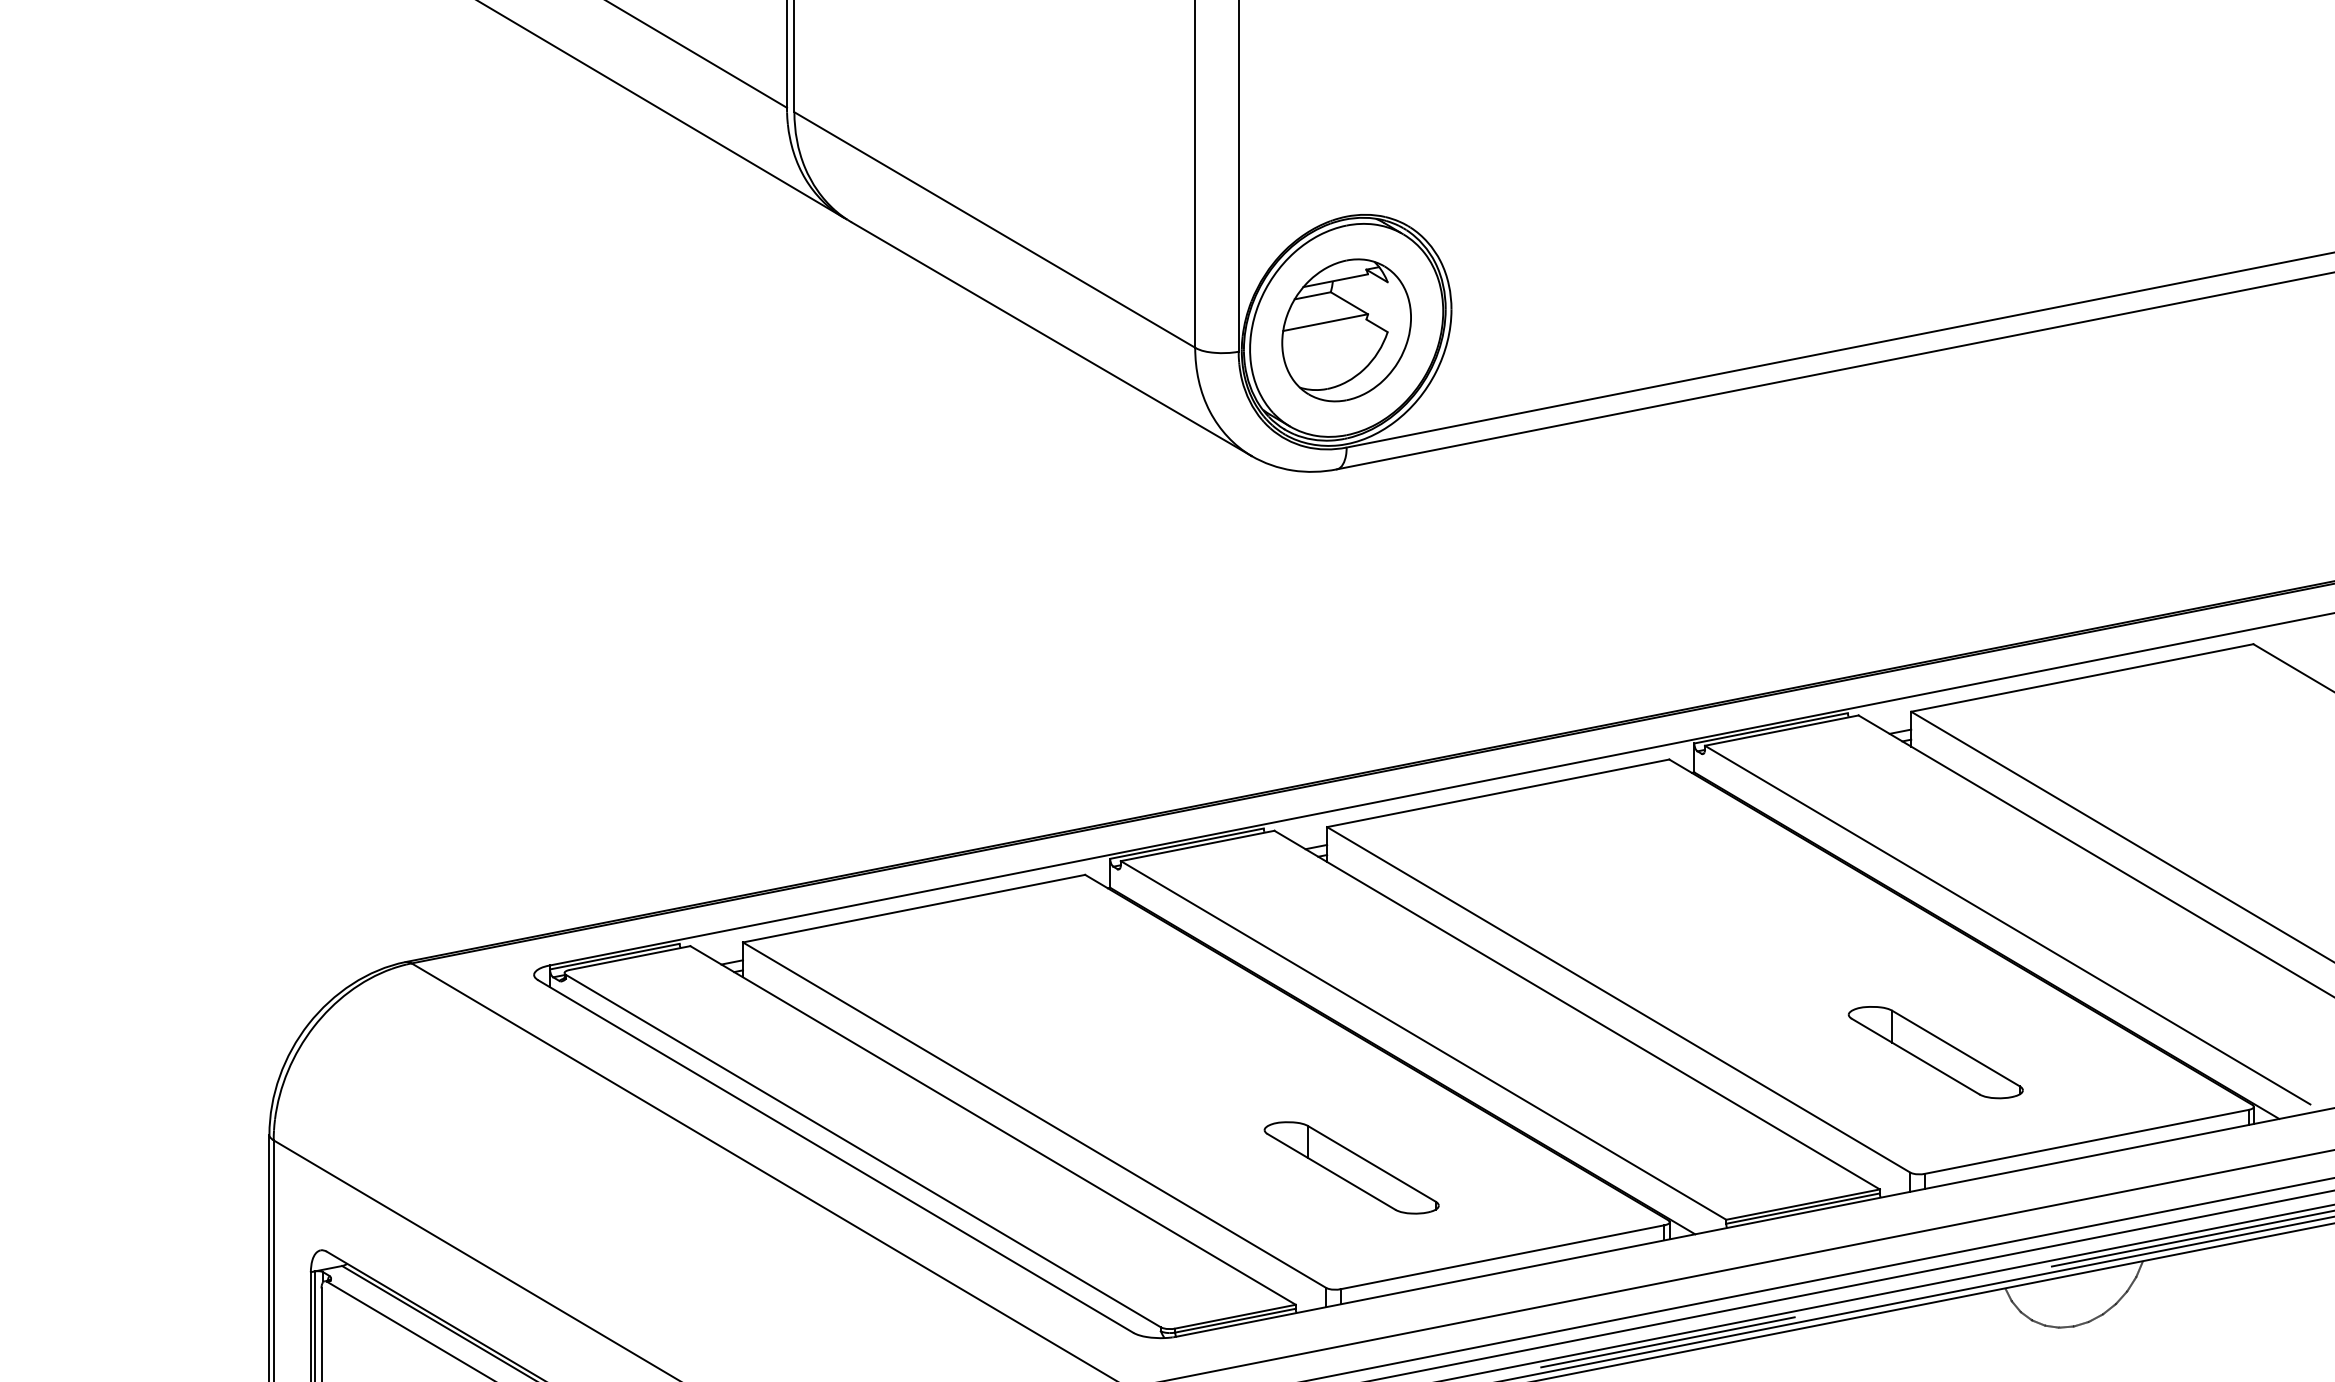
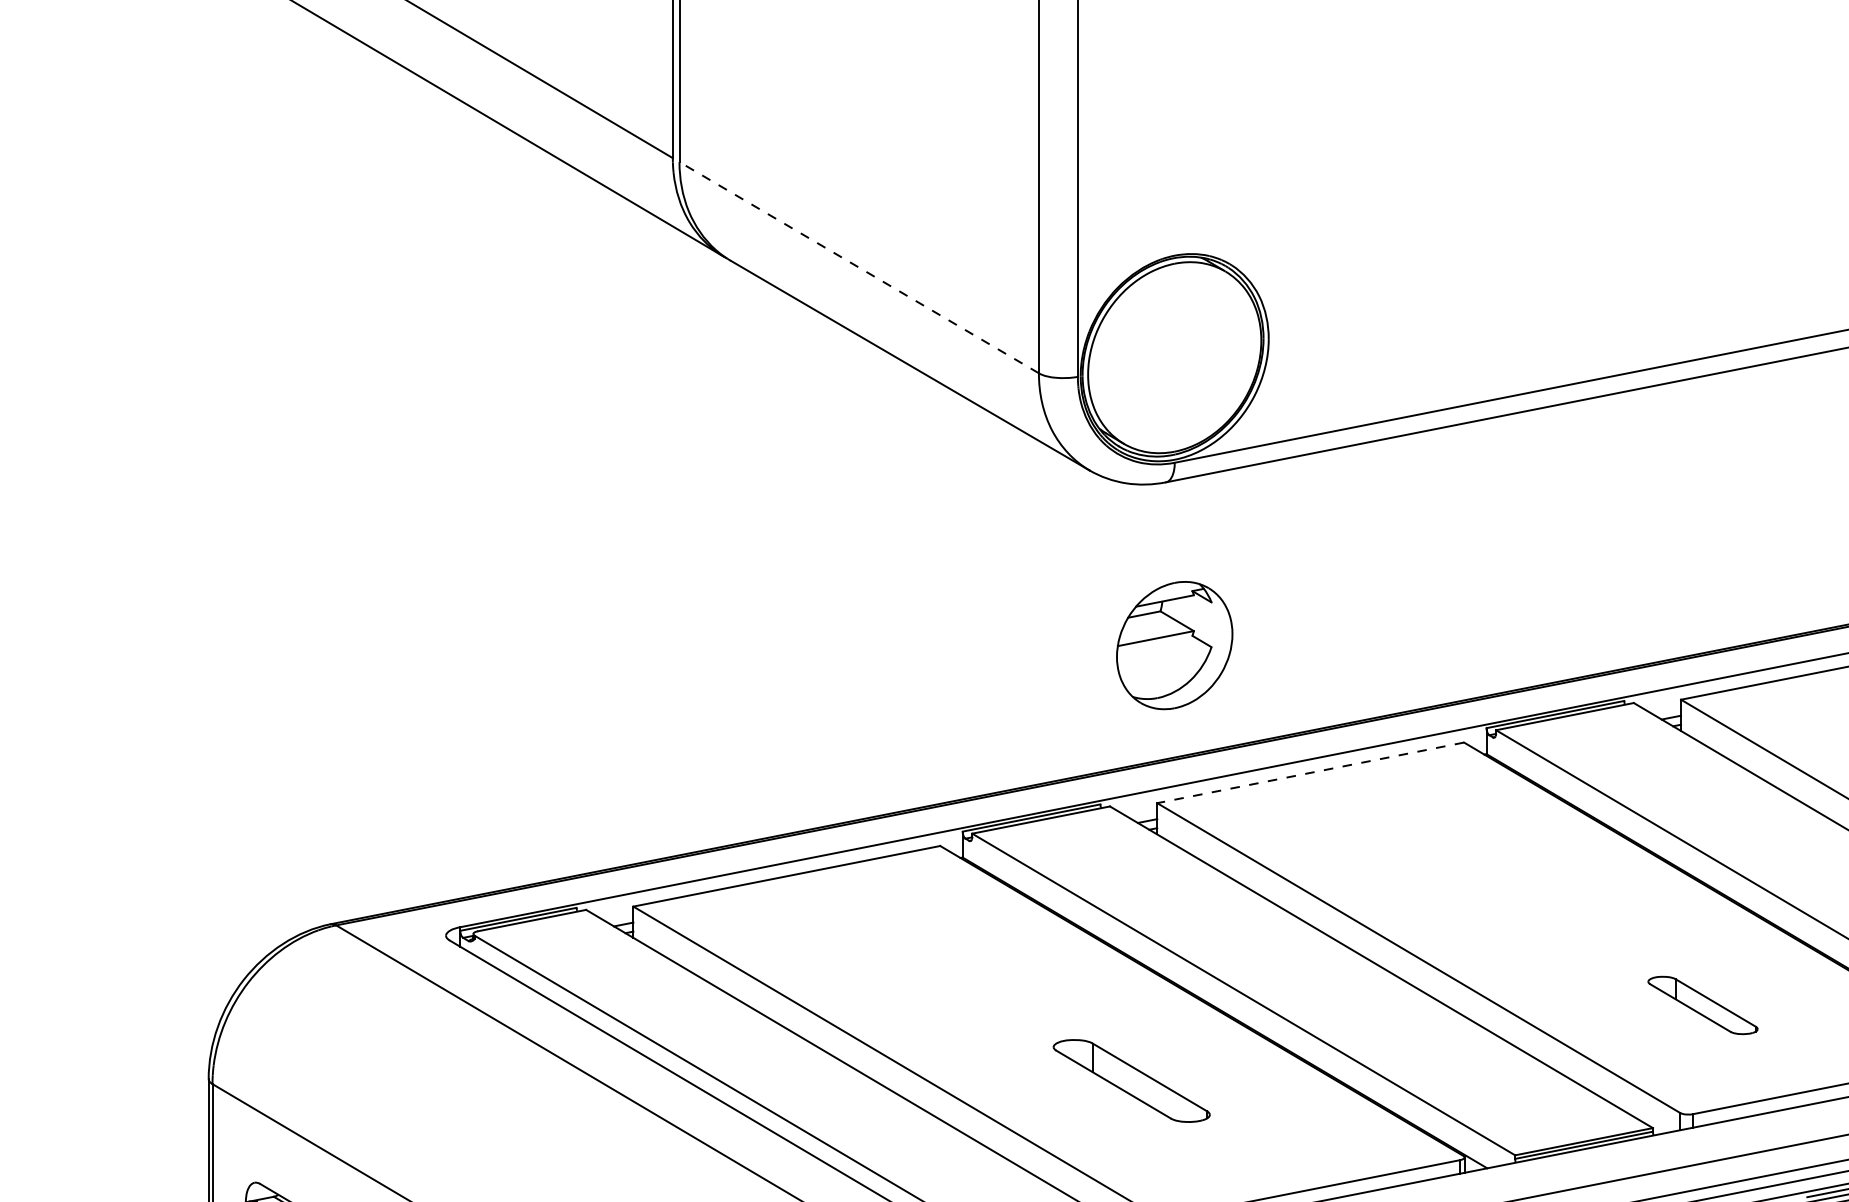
line: (994, 229) -> (858, 267), solid -> dashed
part: (1346, 330) -> (1174, 645), moved
line: (1497, 793) -> (1310, 773), solid -> dashed
part: (1935, 1052) -> (1702, 1005), size x0.7
part: (1351, 1167) -> (1131, 1080), moved

